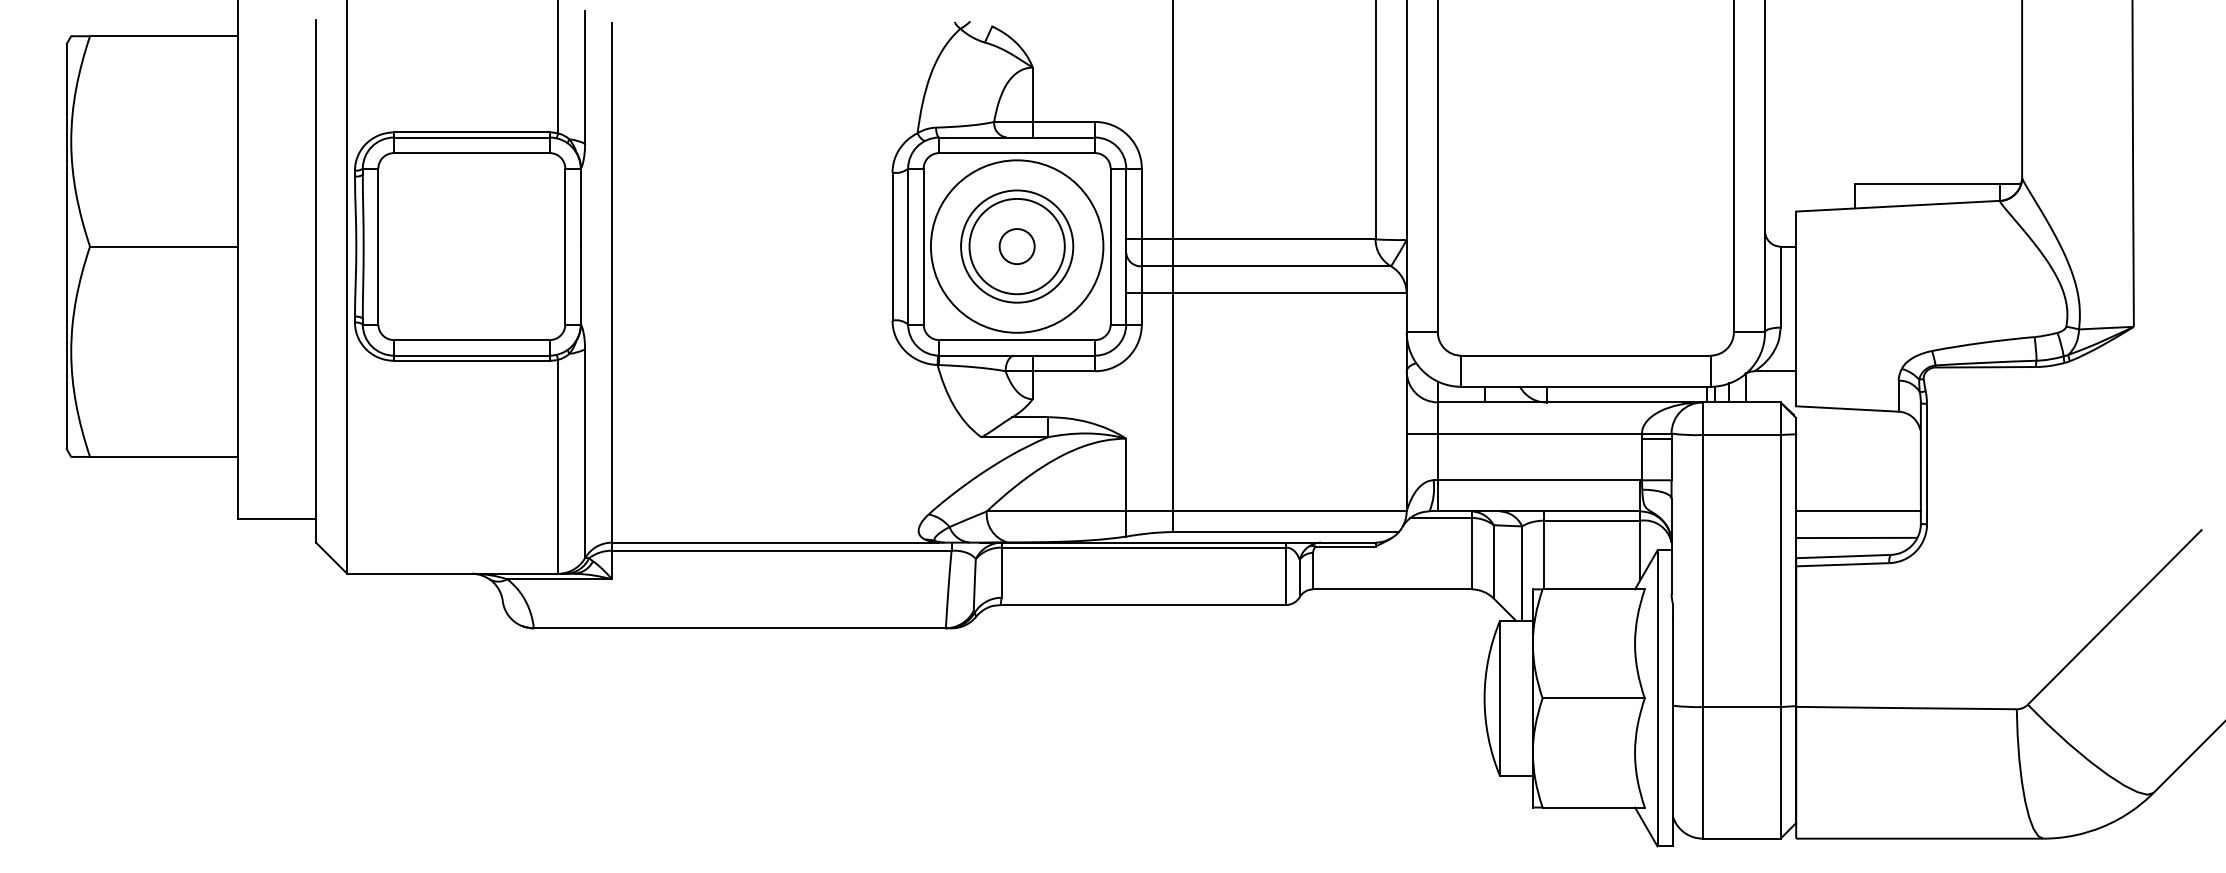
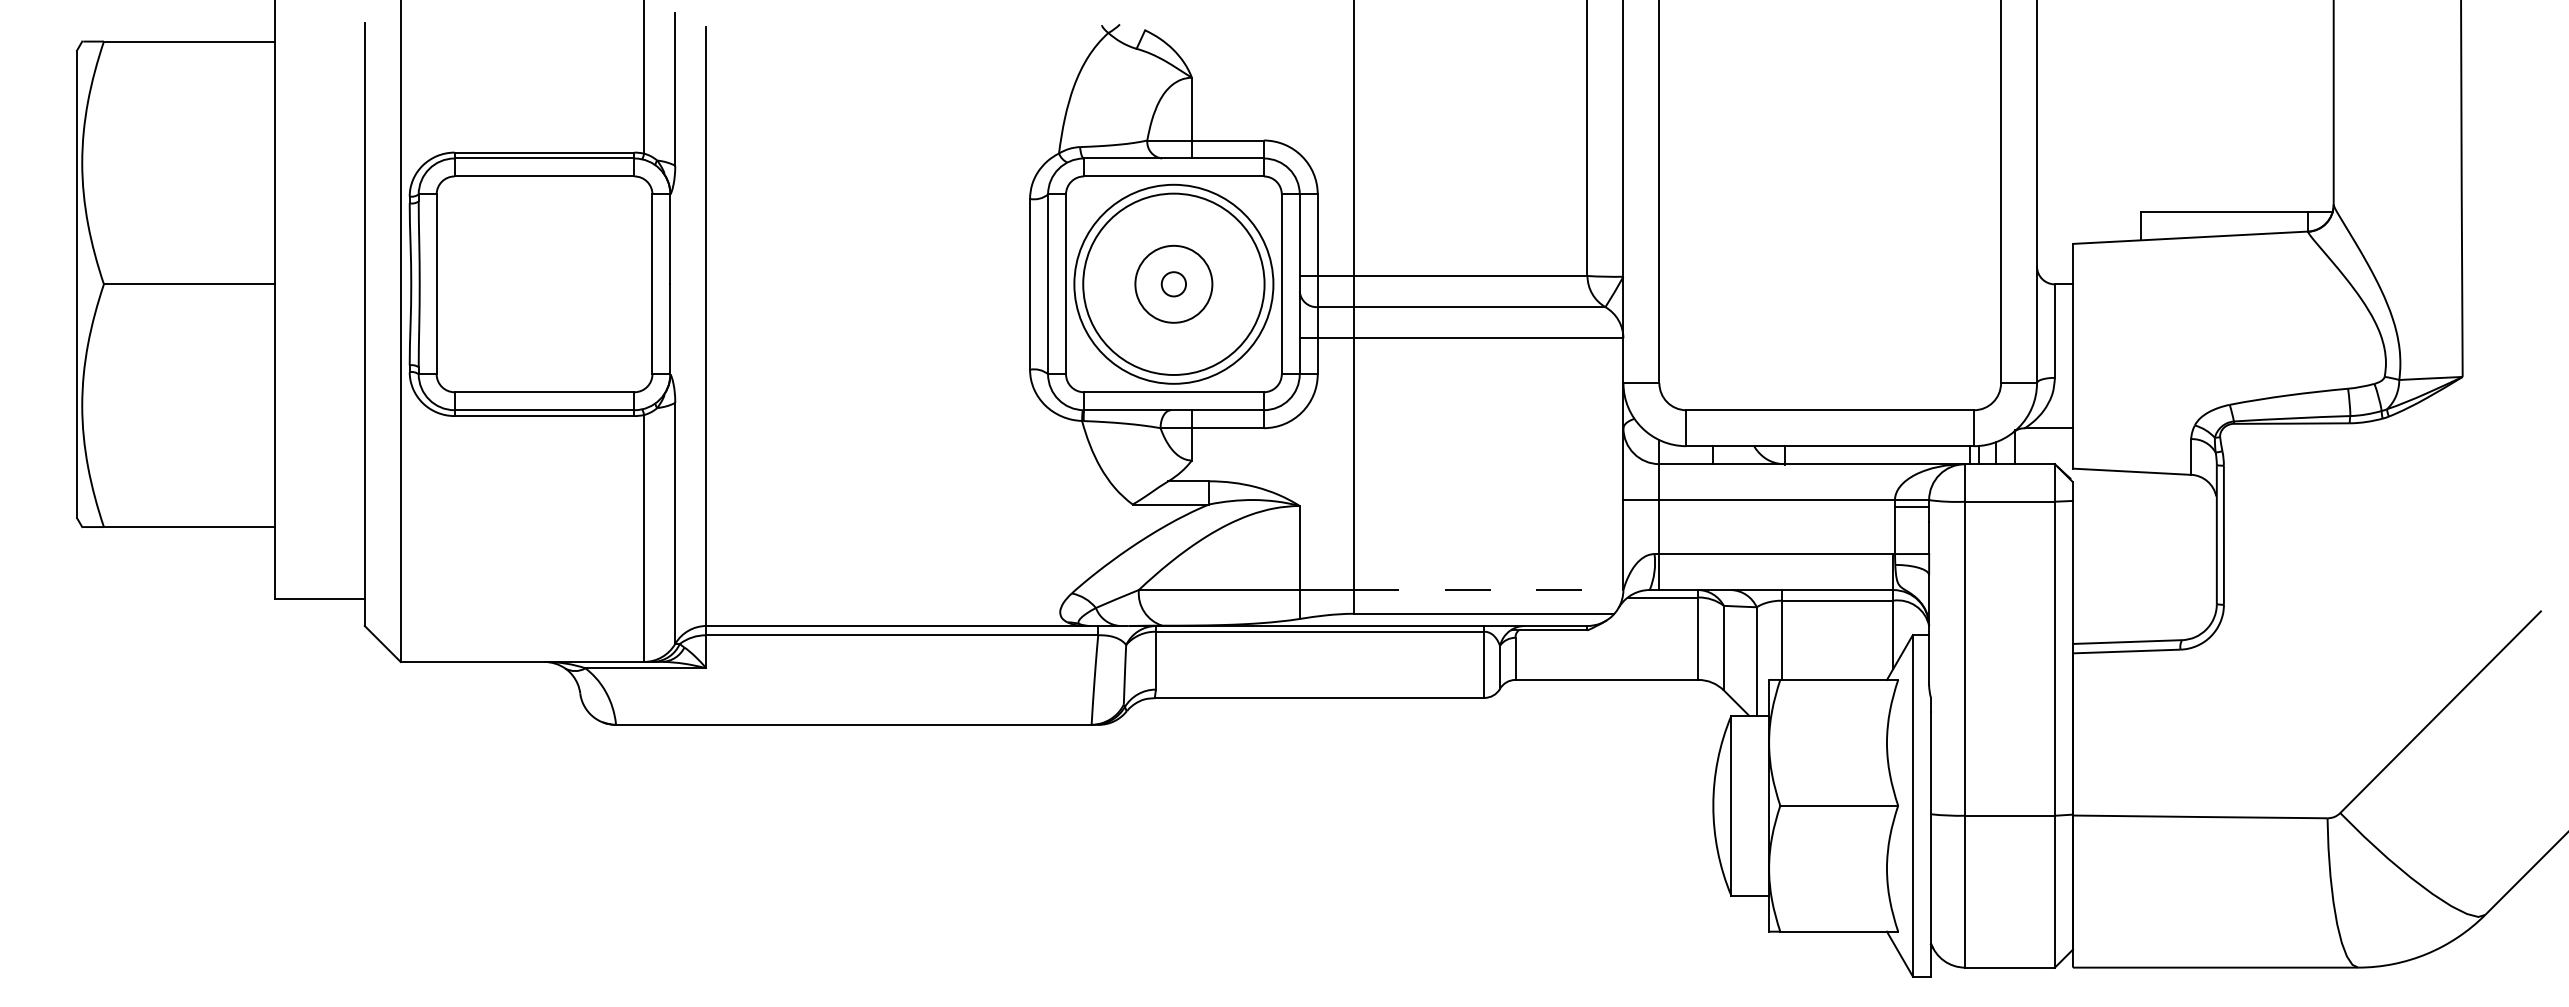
circle: (1016, 246) -> (1173, 284), size x0.6
circle: (1016, 246) -> (1173, 284), size x0.7
circle: (1016, 246) -> (1173, 284), size x1.4
line: (1289, 511) -> (1488, 590), solid -> dashed
line: (1858, 511) -> (2144, 590), removed
line: (1856, 537) -> (2142, 620), removed

